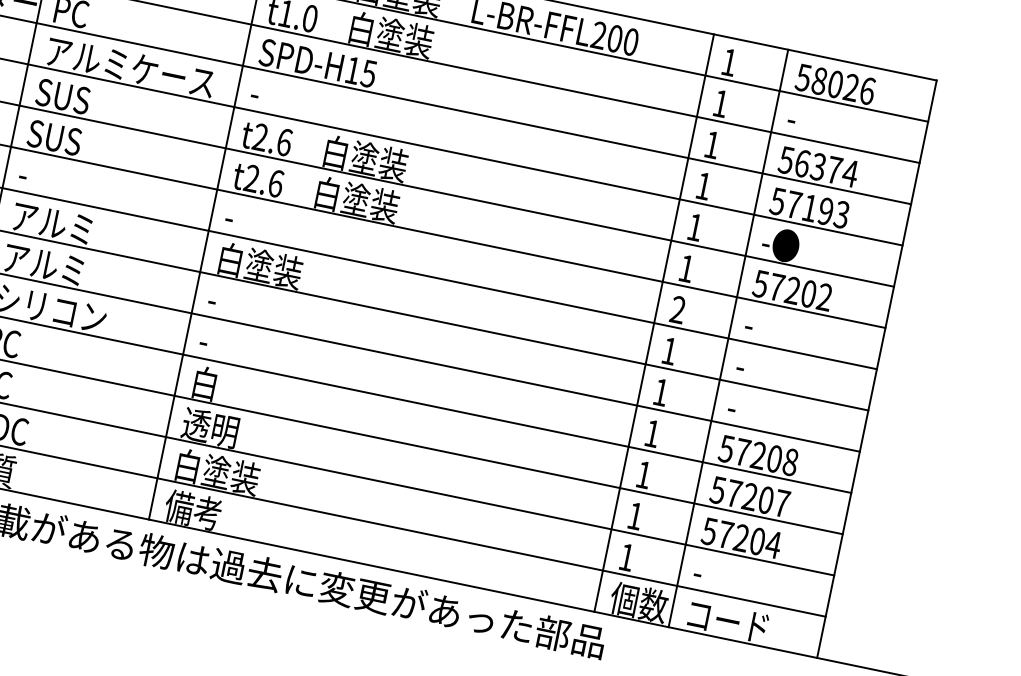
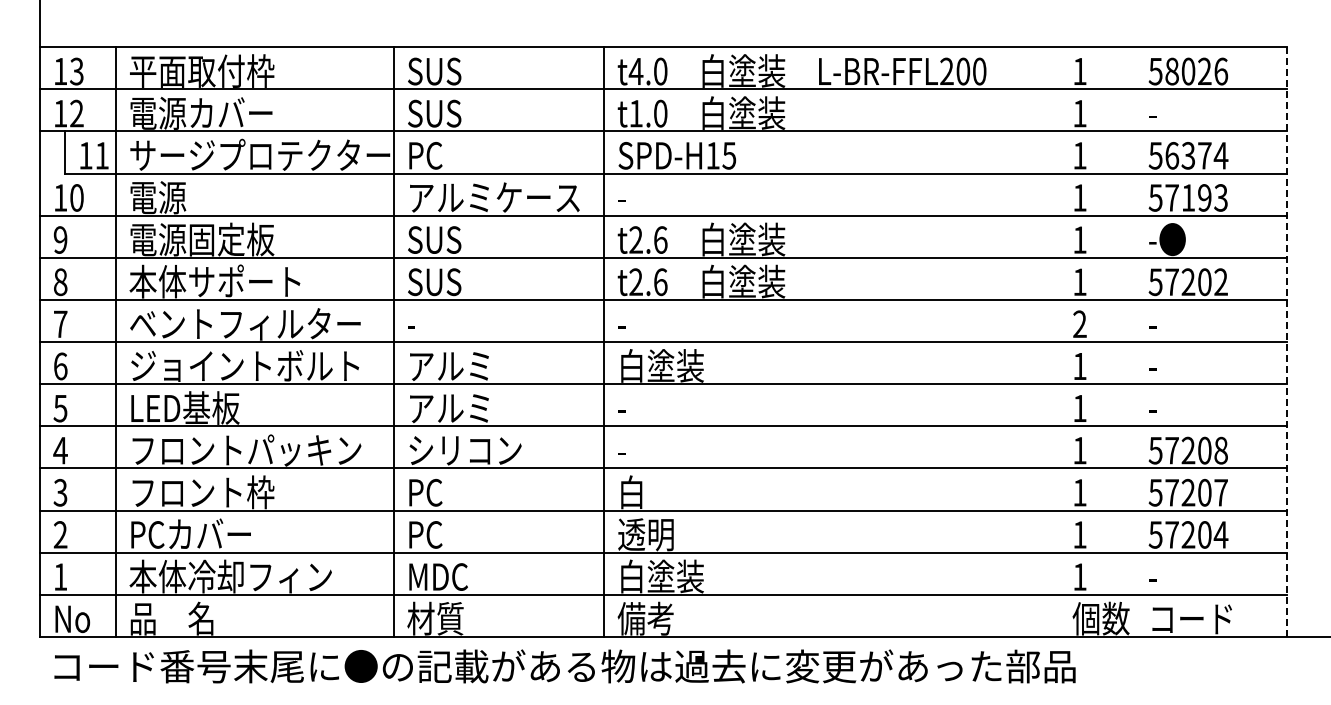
line: (654, 322) -> (1059, 341), removed
line: (728, 338) -> (1135, 341), removed
line: (876, 369) -> (1286, 342), solid -> dashed

